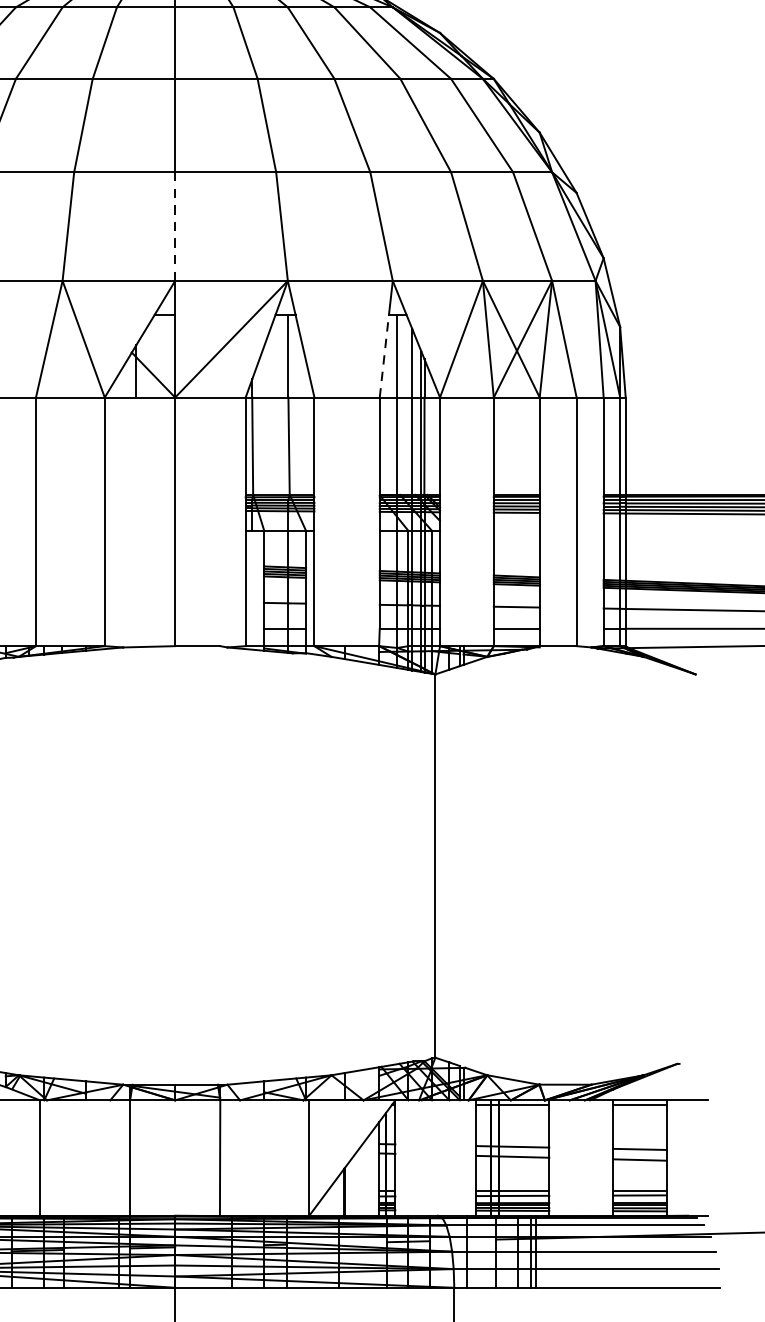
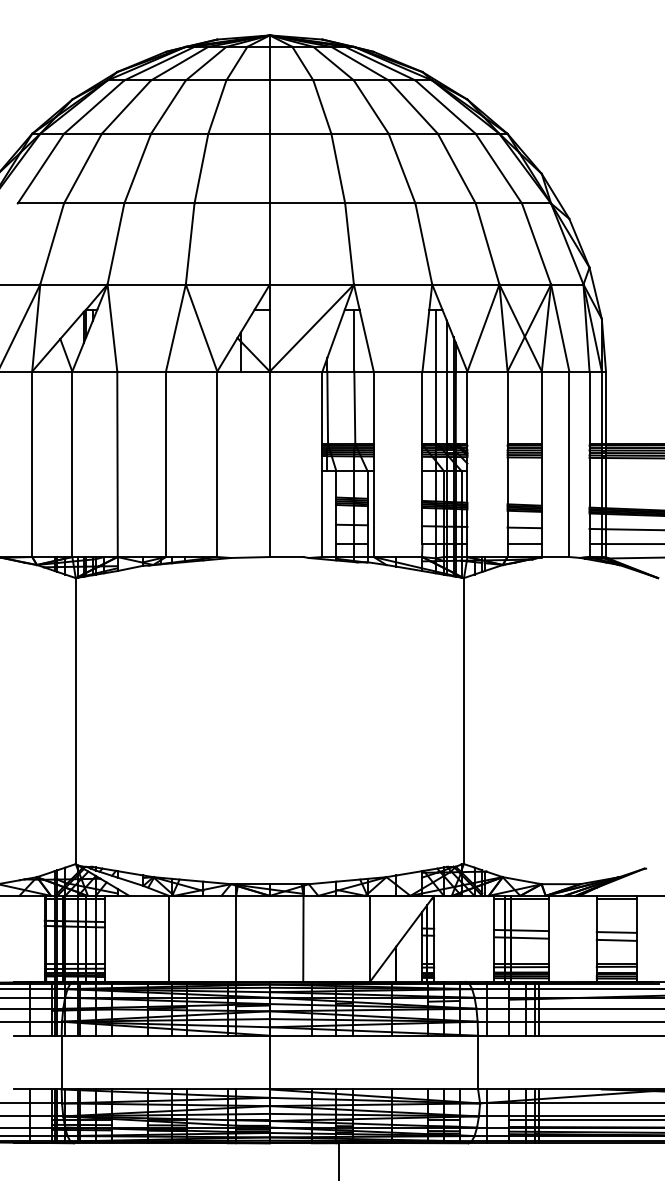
line: (174, 227) -> (269, 244), dashed -> solid
line: (383, 355) -> (425, 340), dashed -> solid

